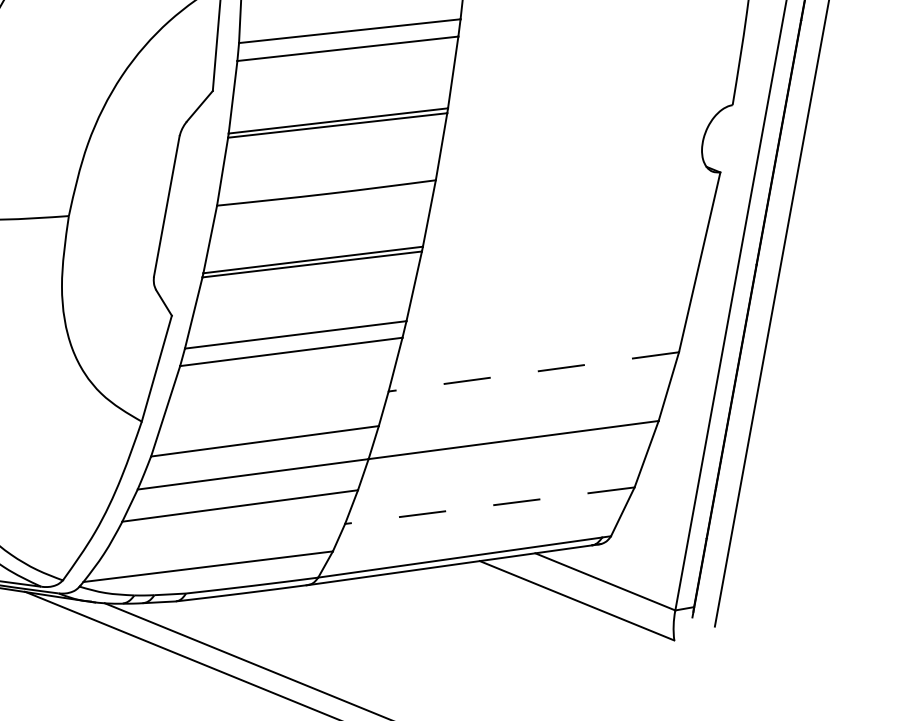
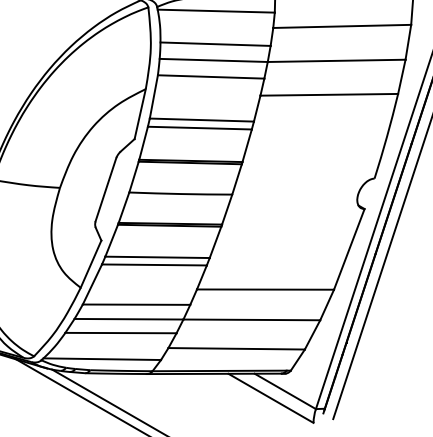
line: (533, 371) -> (265, 289), dashed -> solid
line: (489, 505) -> (236, 348), dashed -> solid

